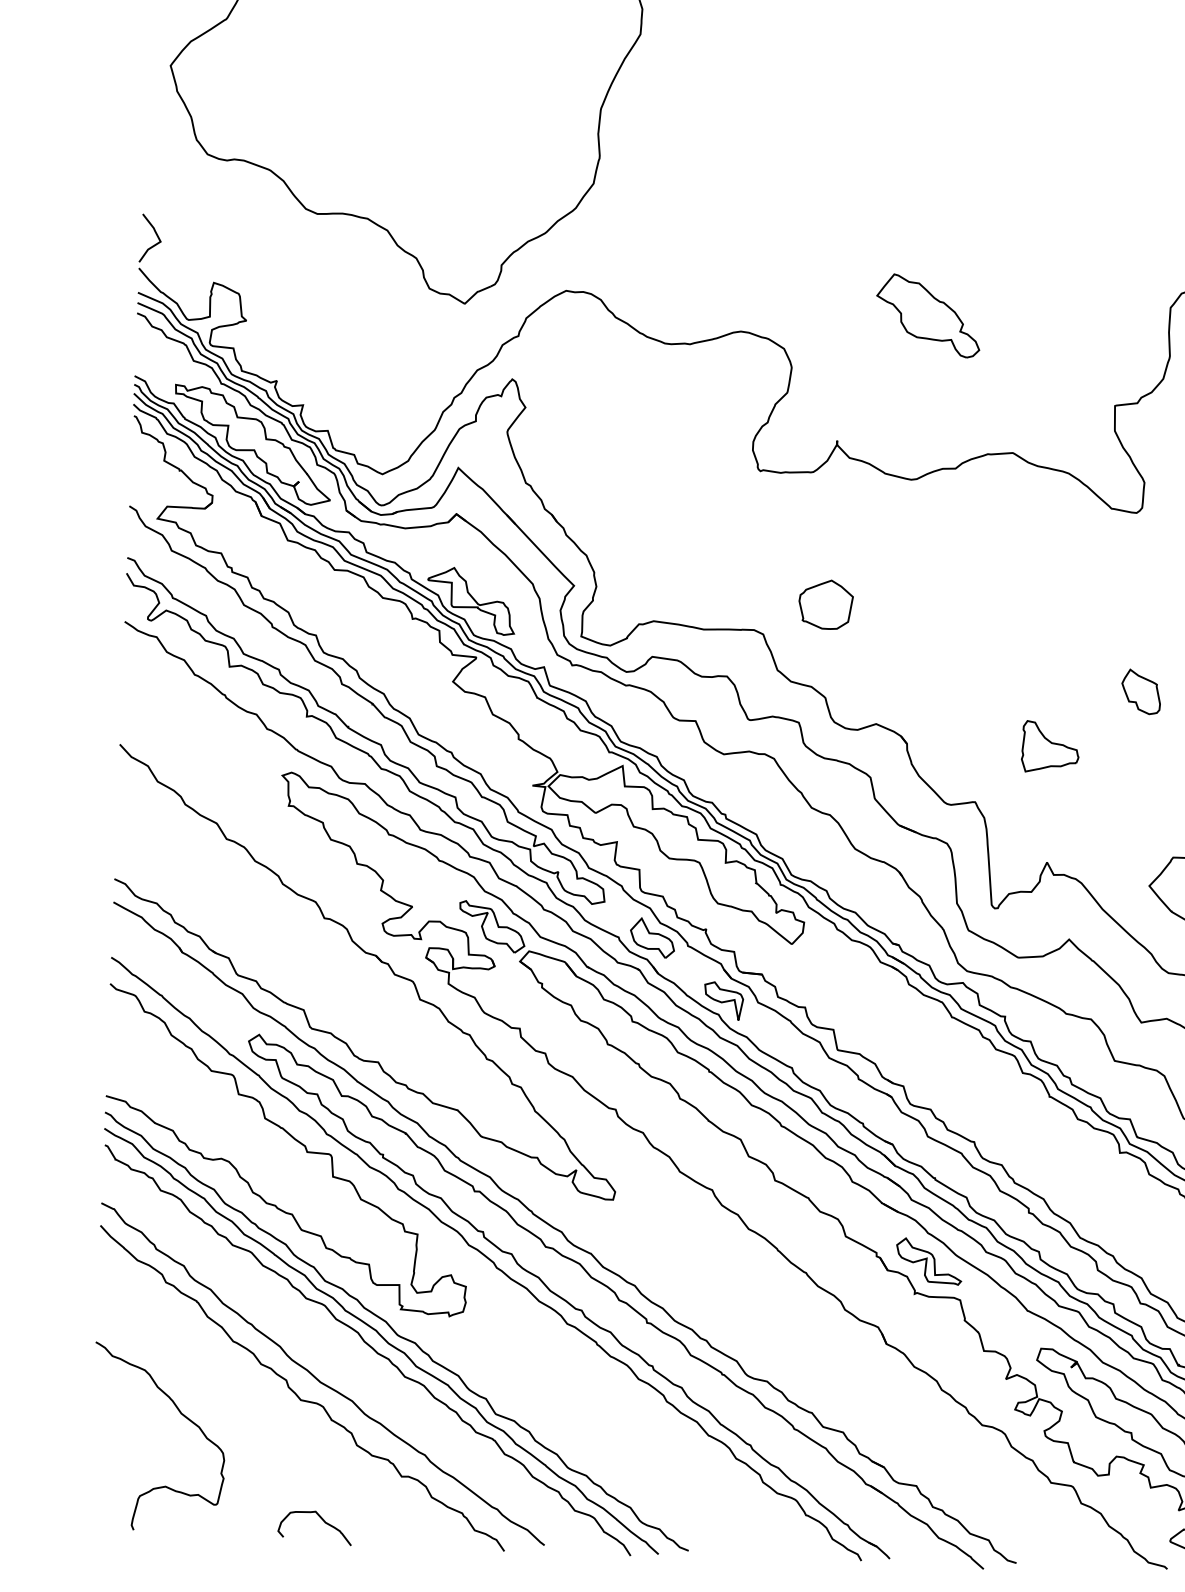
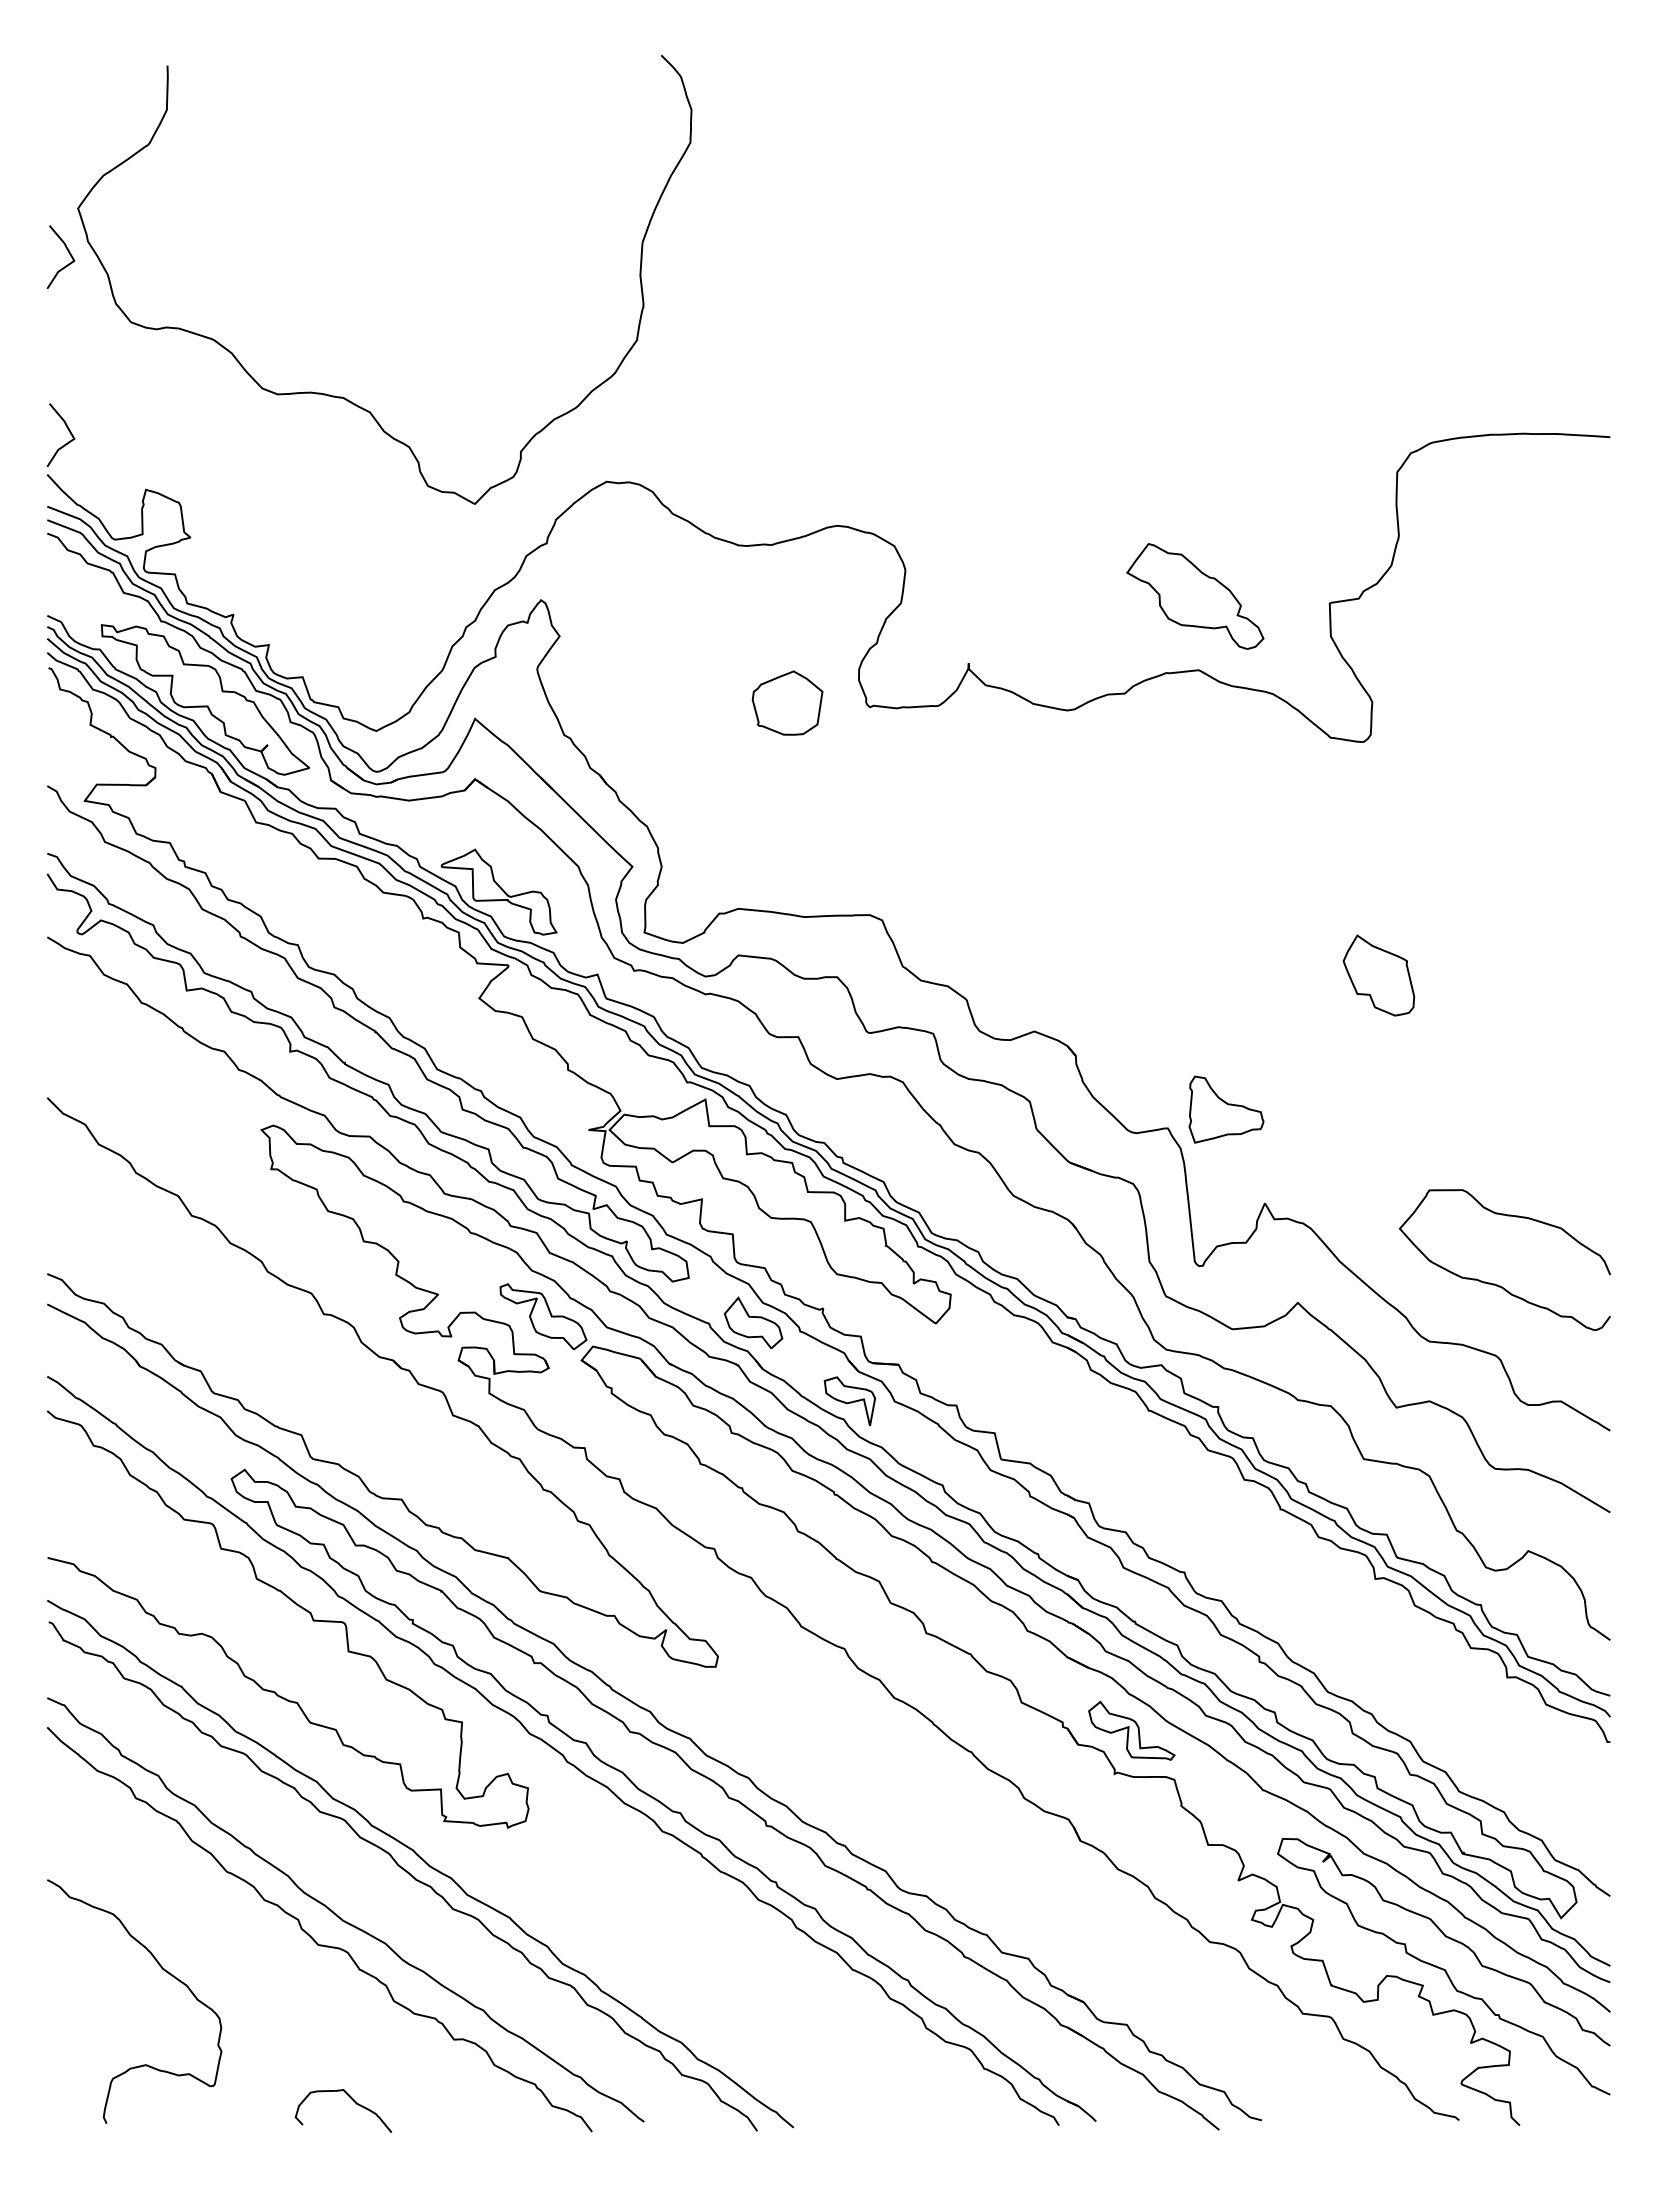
curve: (161, 98) -> (67, 251), added
part: (928, 315) -> (1195, 596), moved
part: (825, 604) -> (787, 702), moved
part: (1141, 691) -> (1379, 975), size x1.4
part: (1050, 747) -> (1226, 1109), moved
curve: (395, 1331) -> (438, 1850), removed

